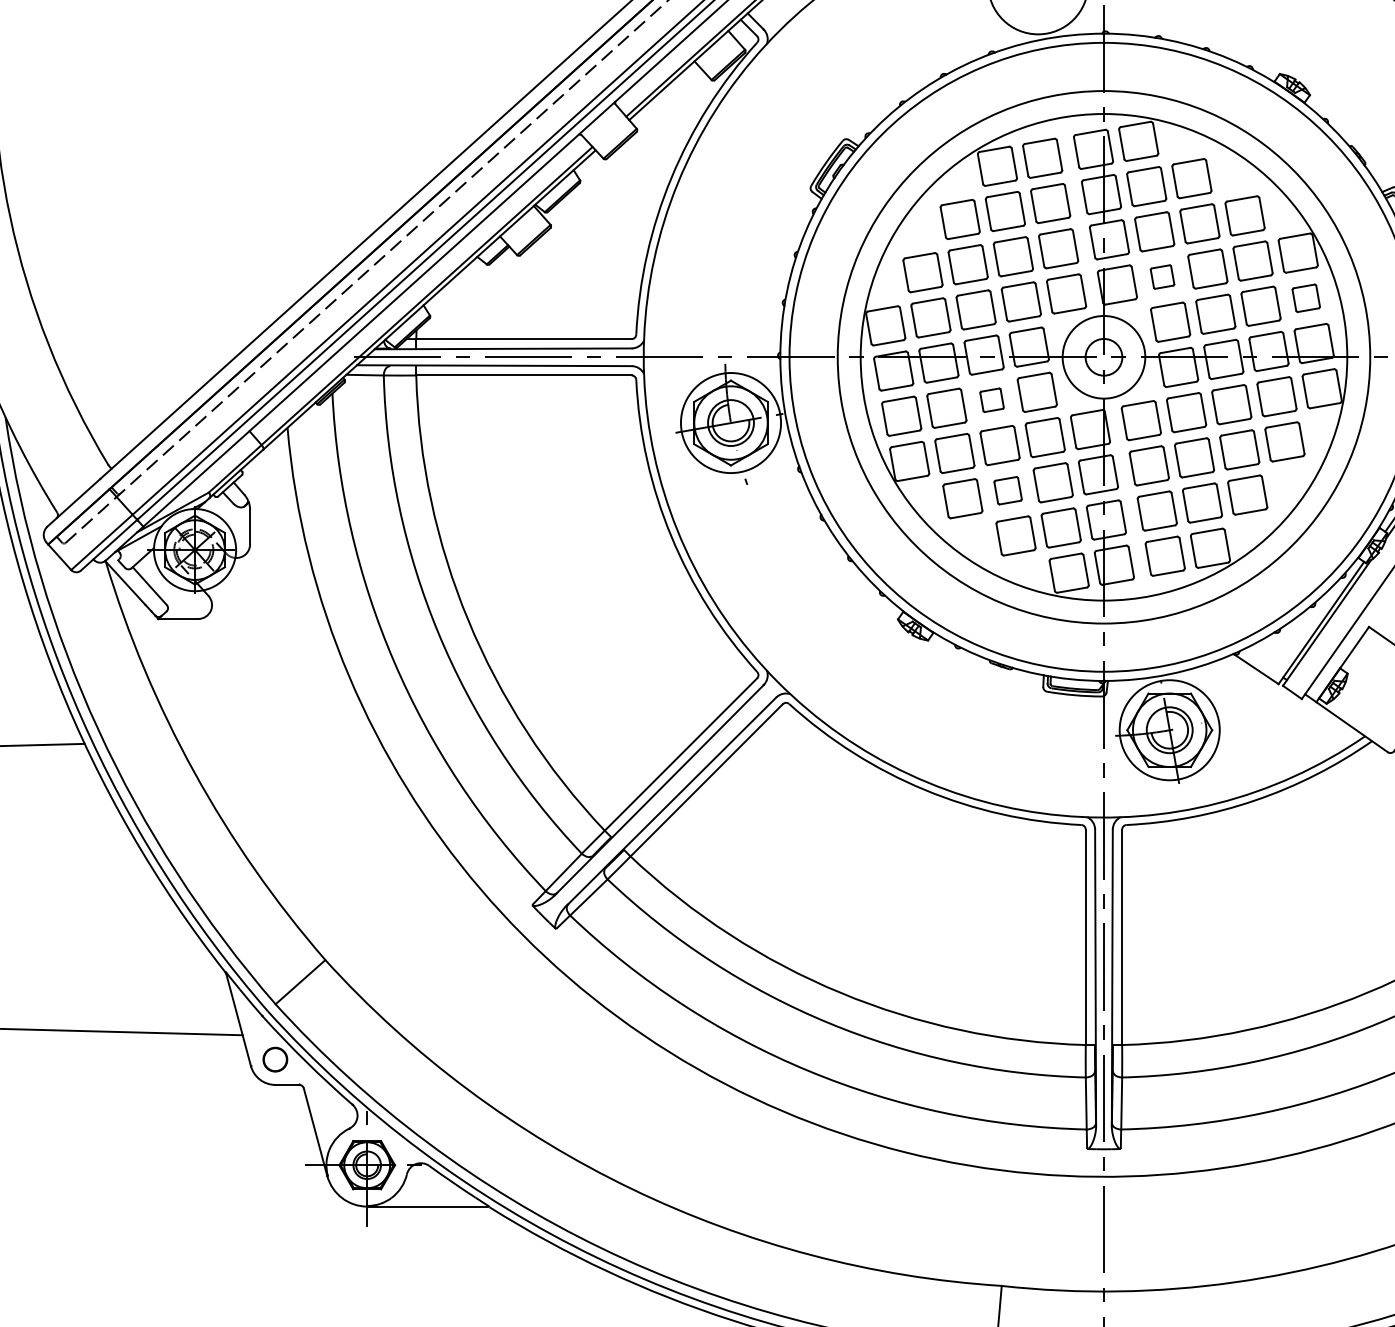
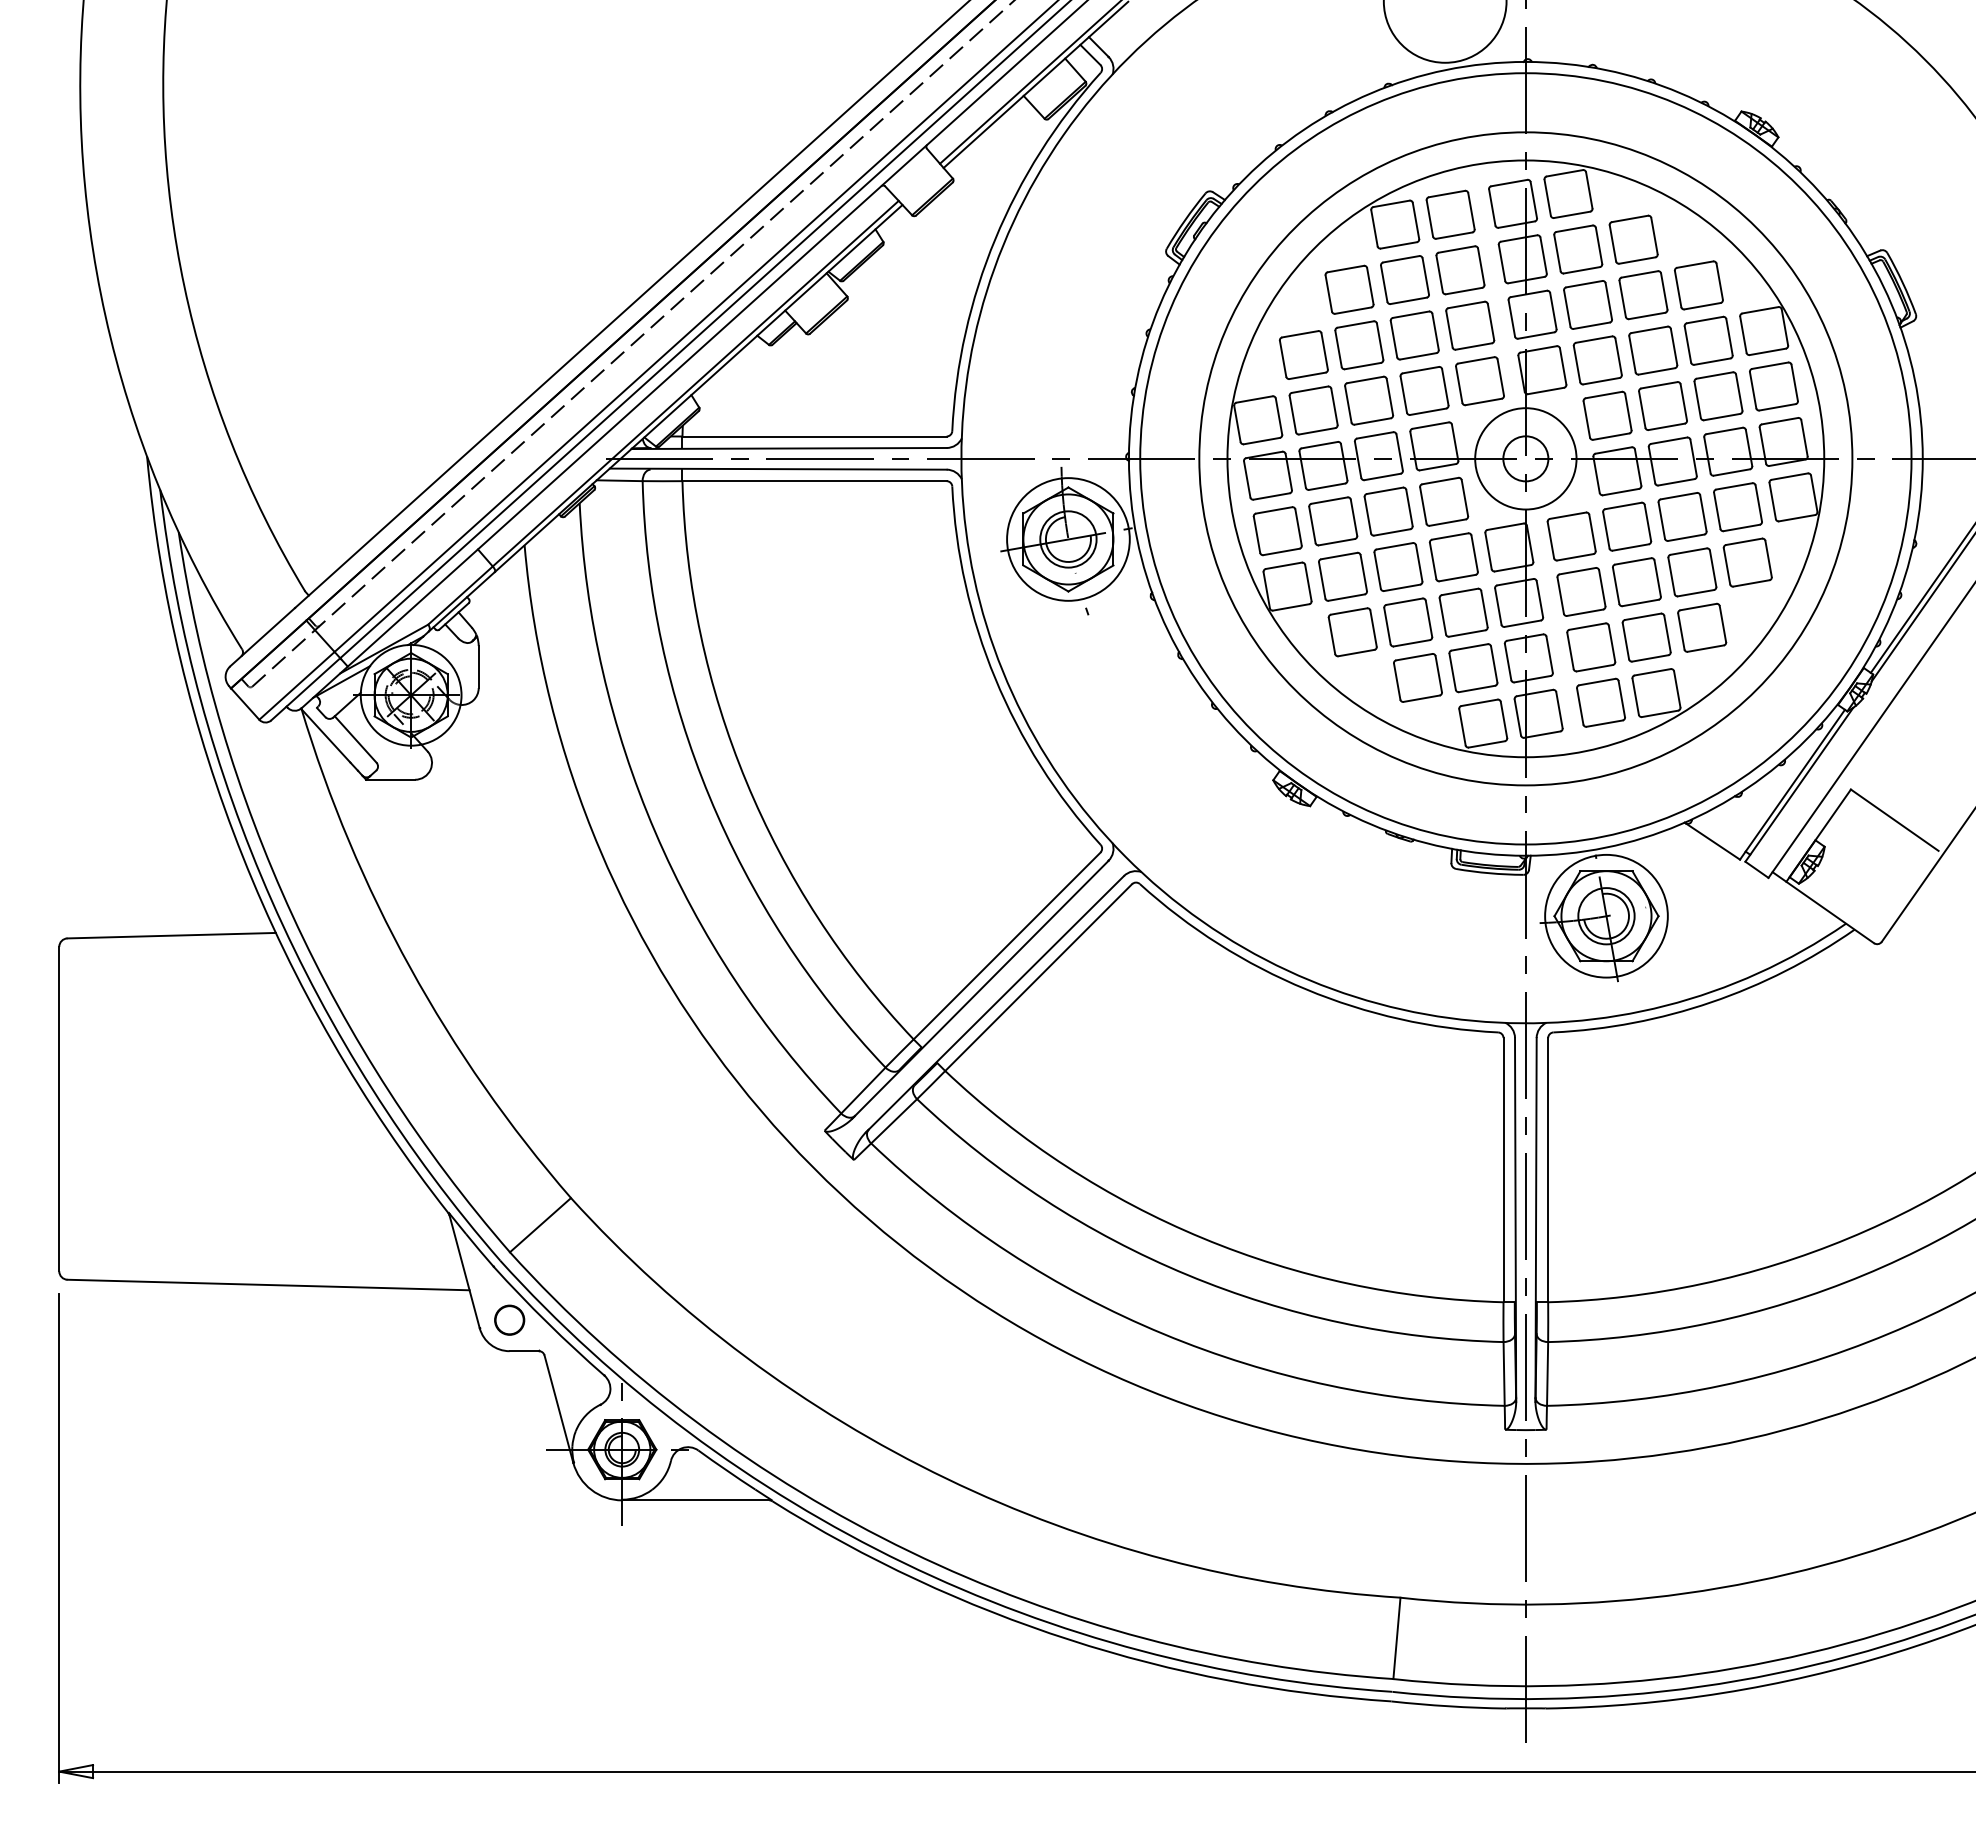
part: (1162, 277) -> (1597, 360), size x1.67
part: (1305, 298) -> (1773, 386), size x1.43
part: (991, 400) -> (1388, 511), size x1.67
part: (1008, 490) -> (1408, 622), size x1.43

